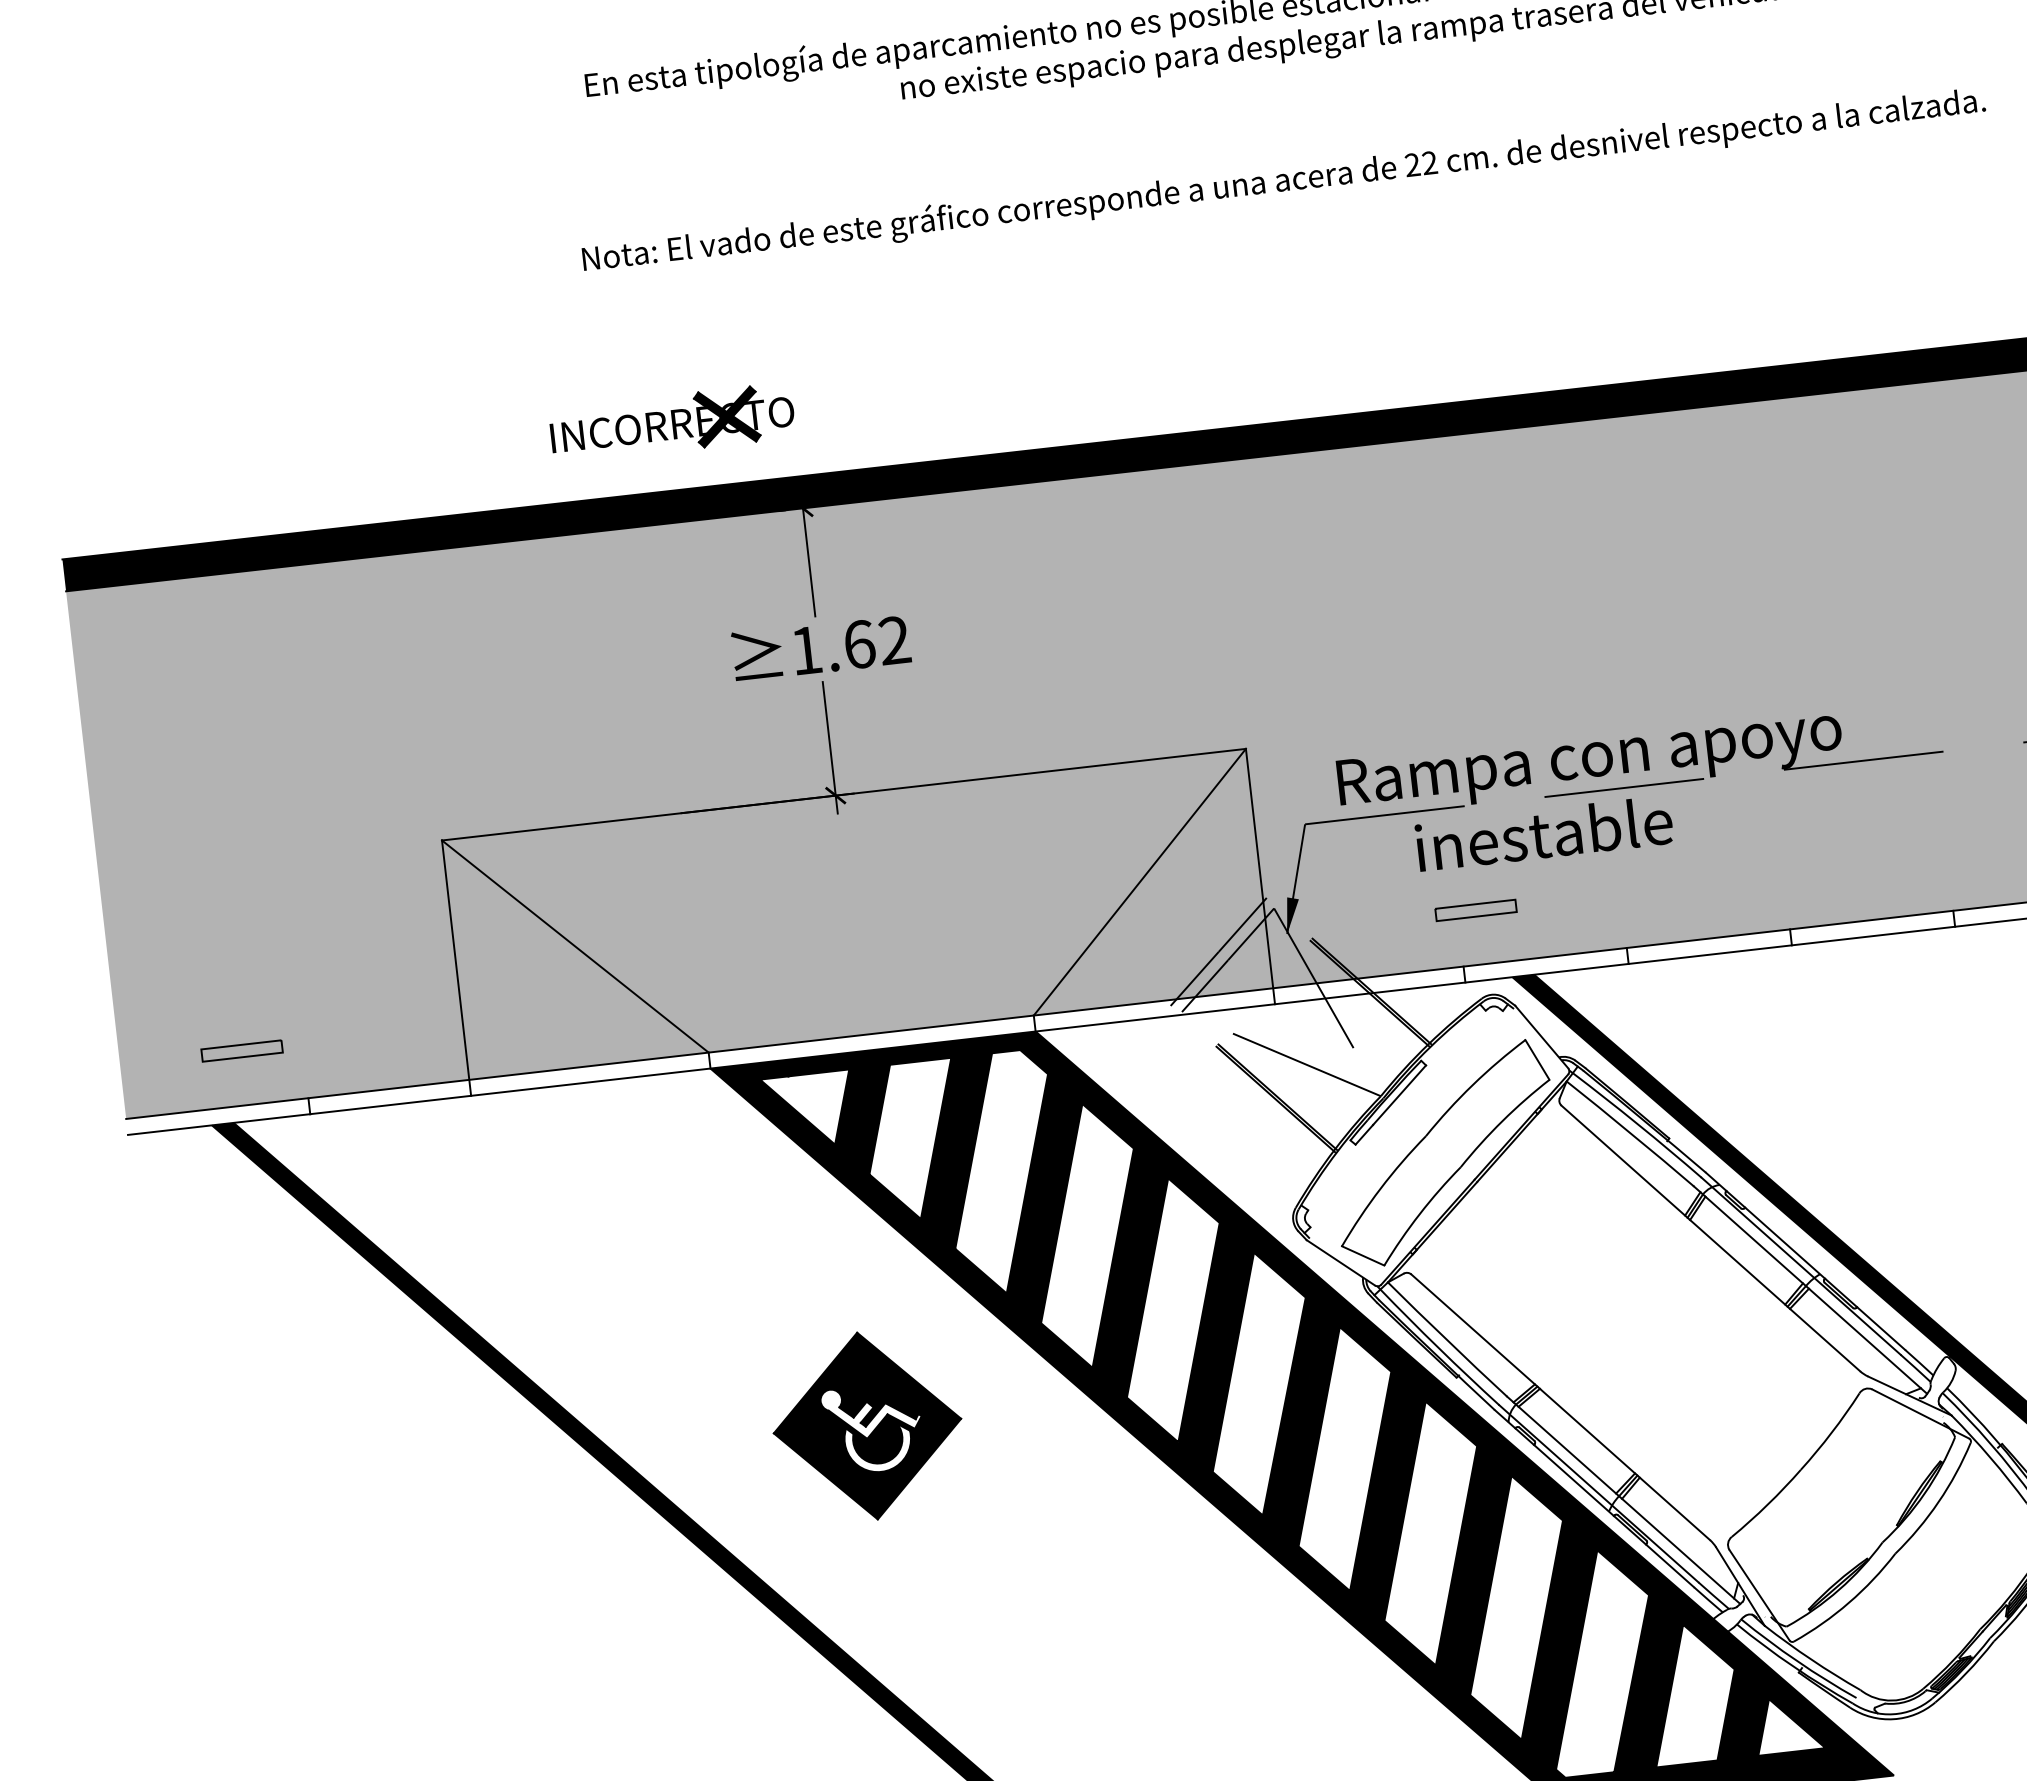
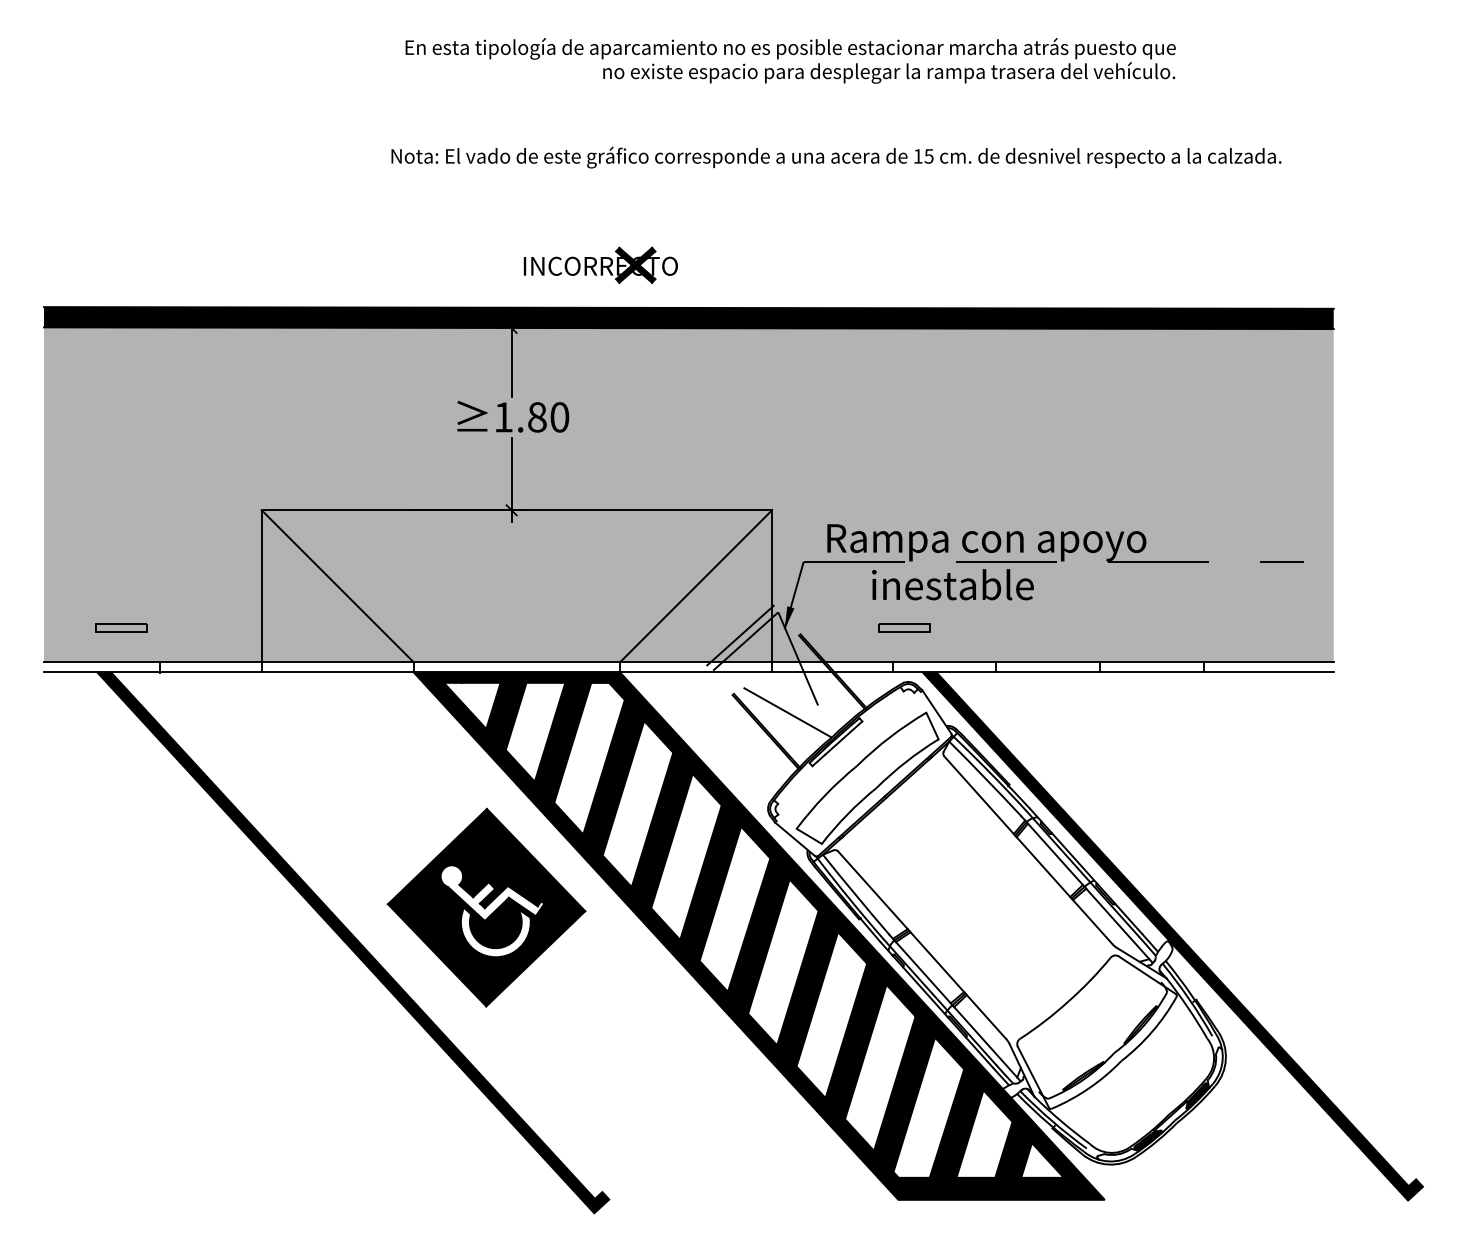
text: (1421, 164) -> (923, 156), 22 -> 15
part: (671, 422) -> (600, 264), moved
text: (877, 642) -> (548, 417), 1.62 -> 1.80
part: (867, 1425) -> (486, 907), size x1.67

